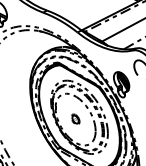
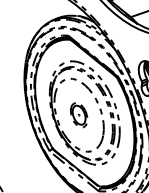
part: (75, 119) -> (79, 115), size x1.67

